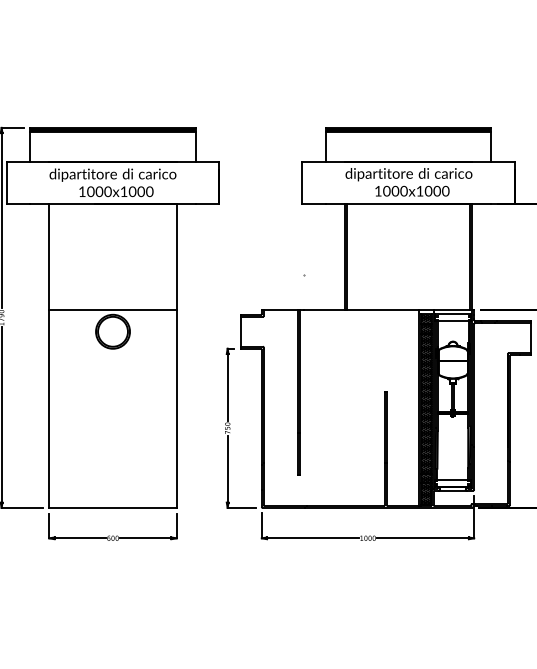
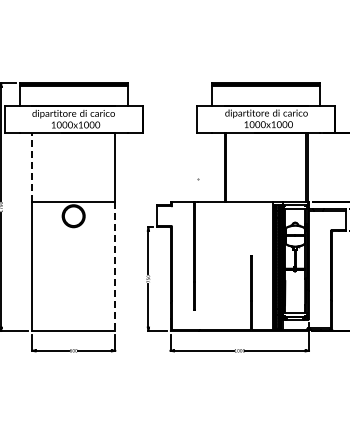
line: (49, 256) -> (32, 167), solid -> dashed
line: (177, 410) -> (115, 267), solid -> dashed

